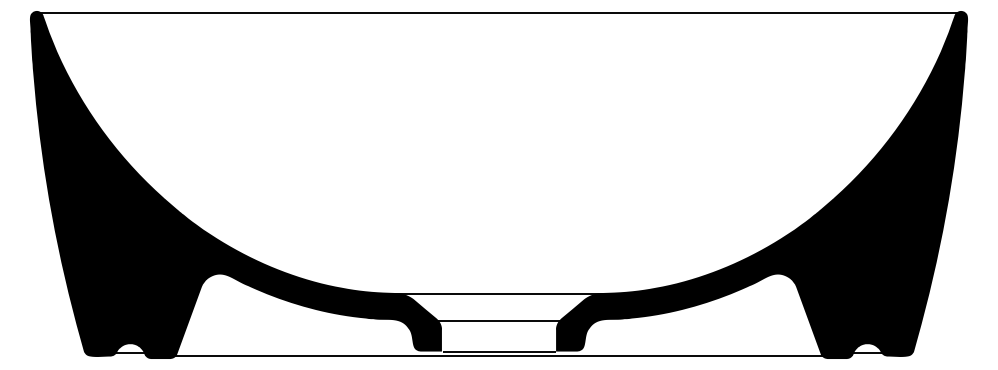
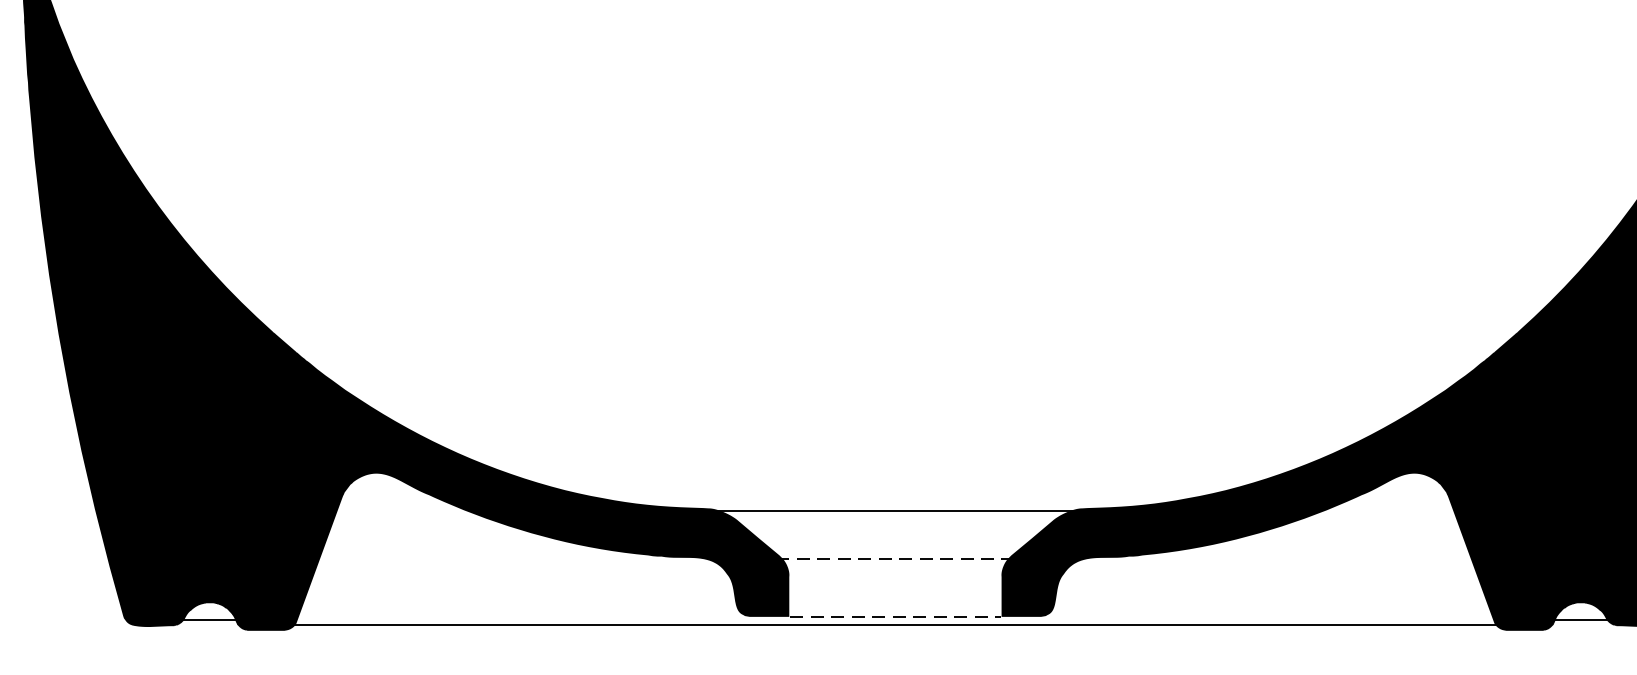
line: (498, 320) -> (894, 559), solid -> dashed
line: (499, 351) -> (896, 616), solid -> dashed

